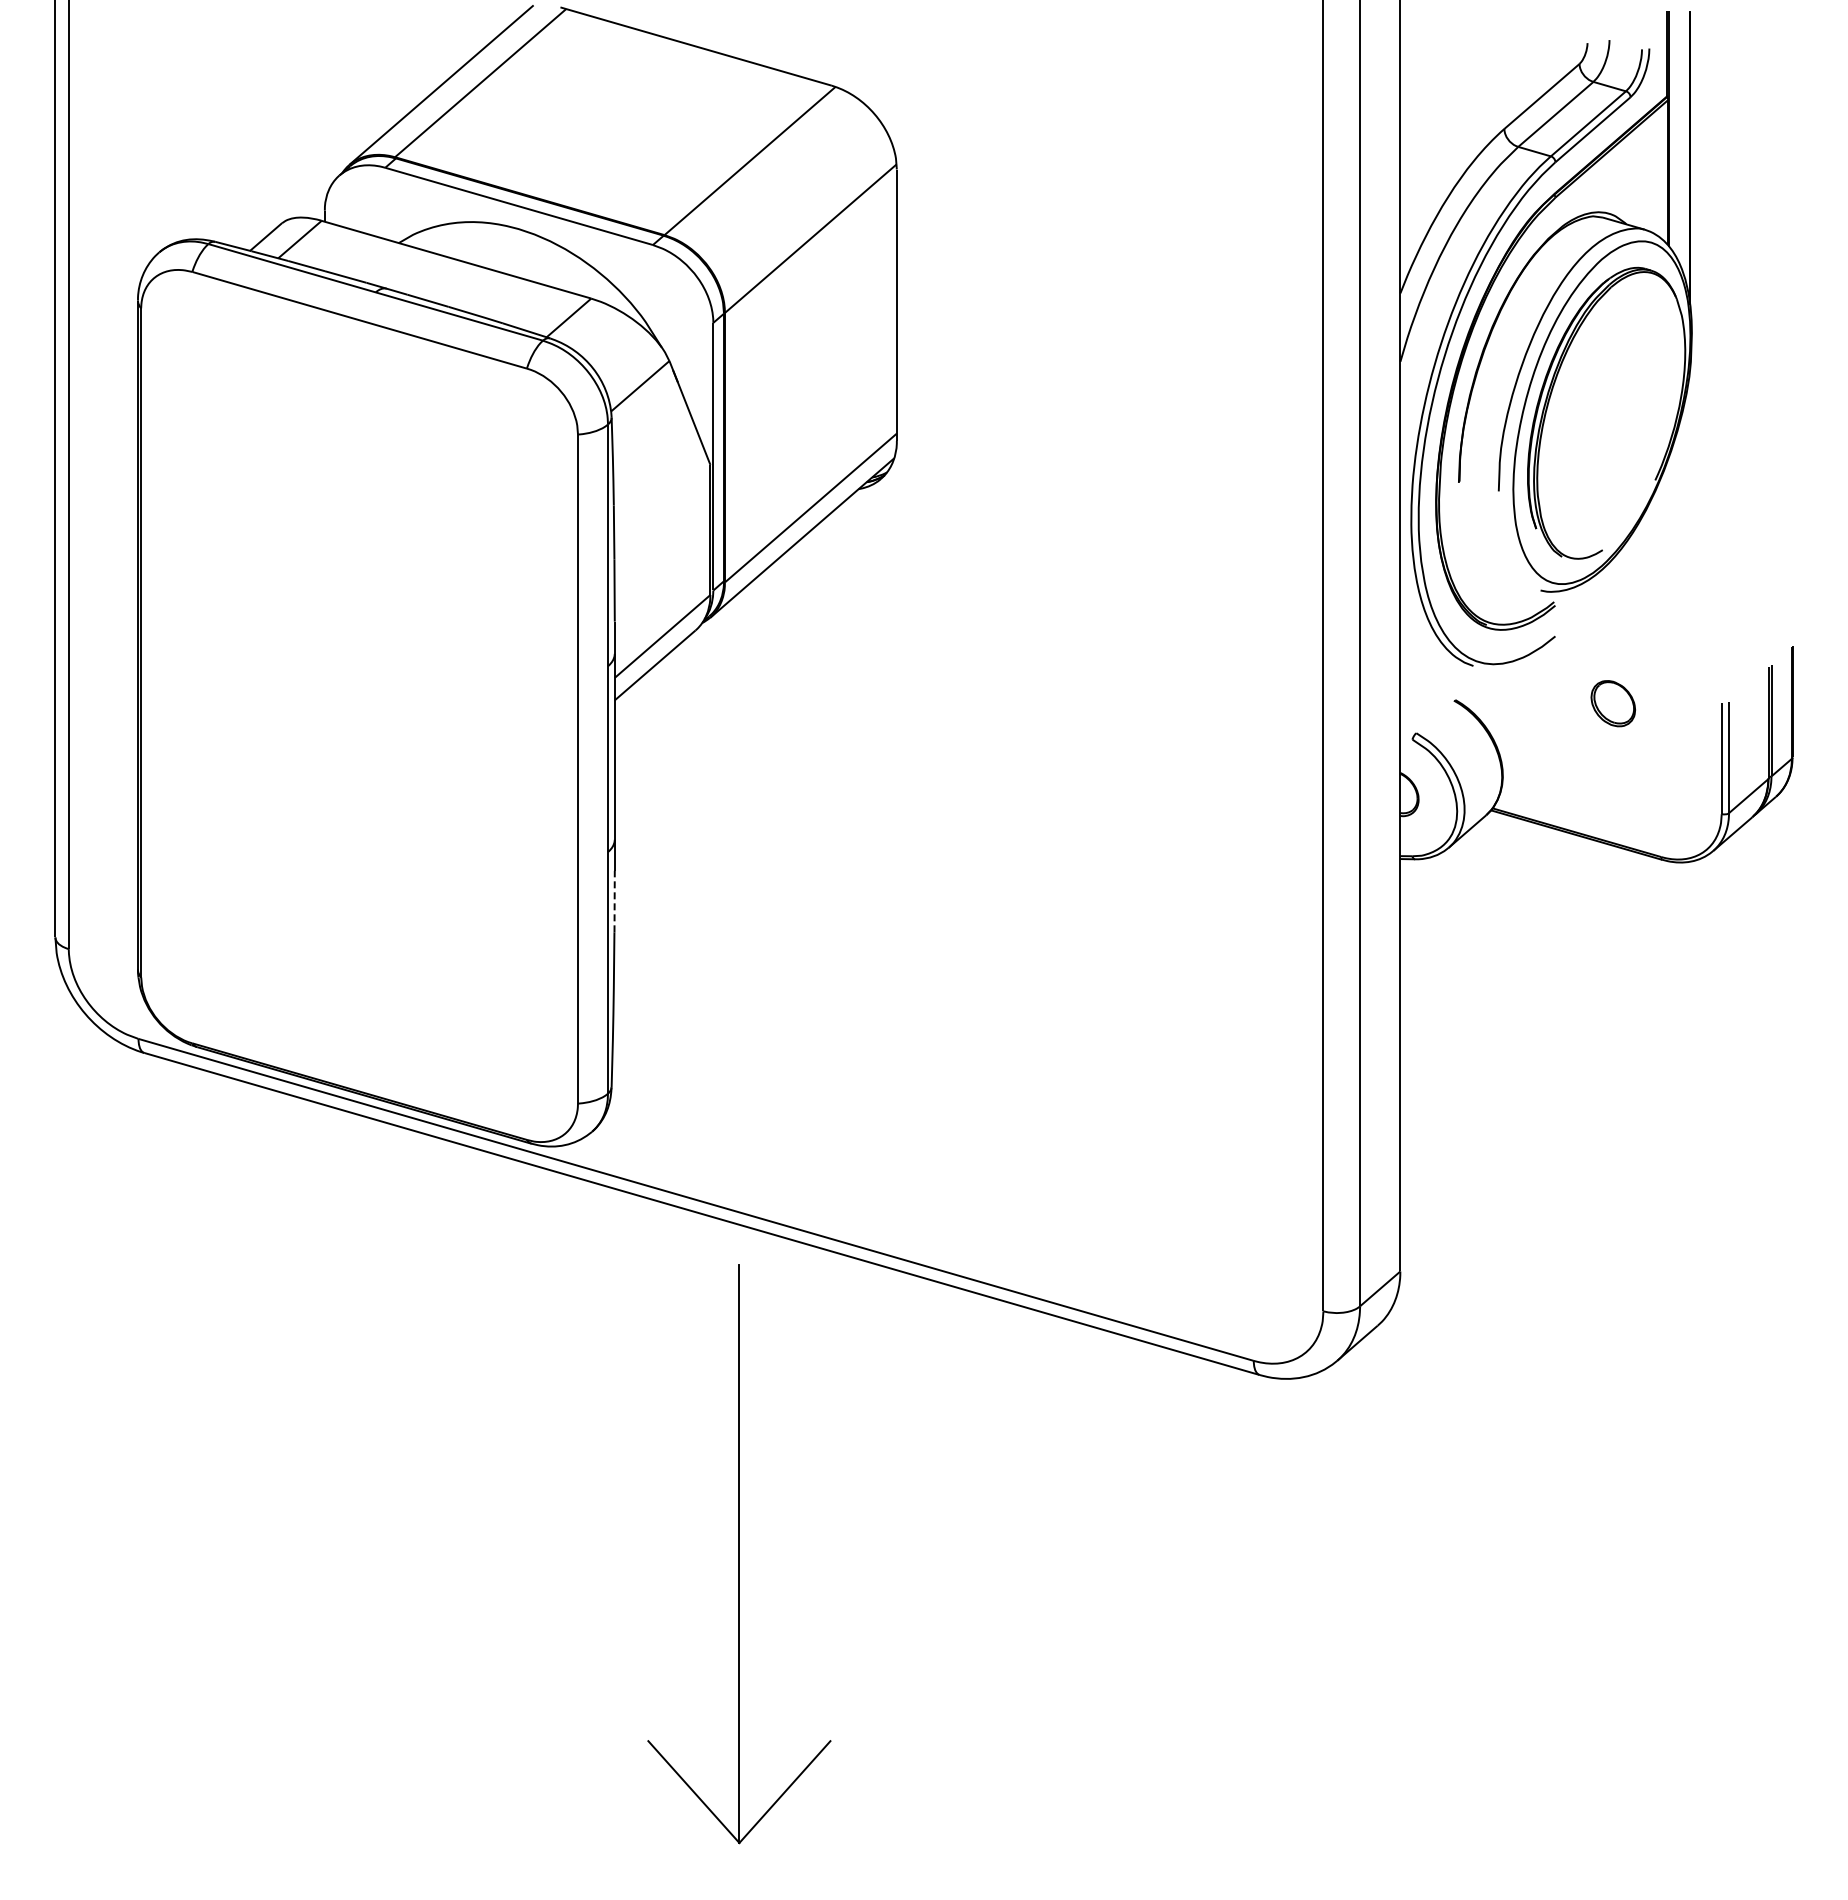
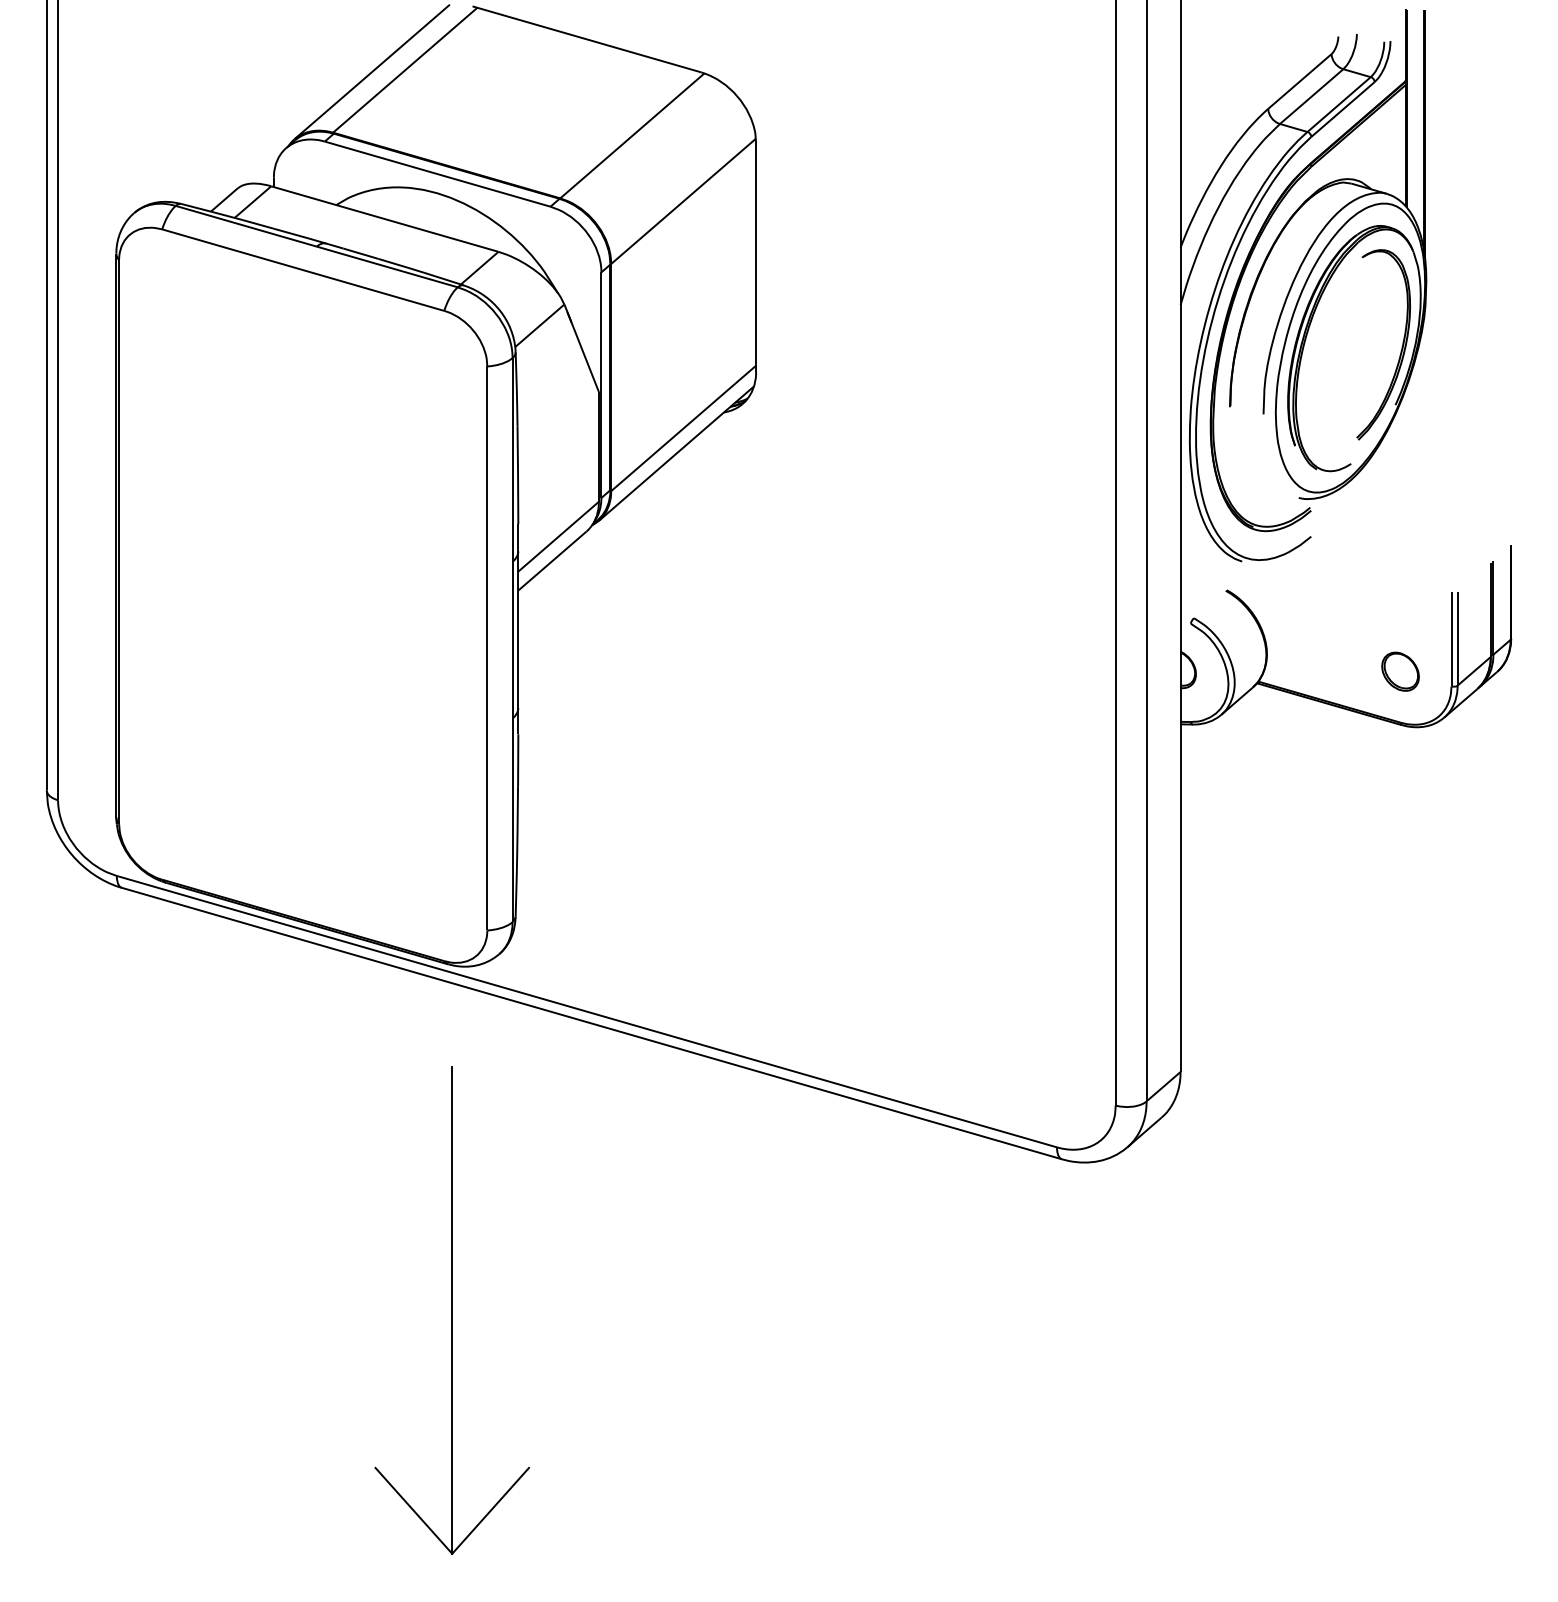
part: (1662, 412) -> (1401, 347), added
part: (1612, 703) -> (1399, 671), moved
line: (614, 901) -> (518, 760), dashed -> solid
part: (739, 1554) -> (452, 1310), moved

